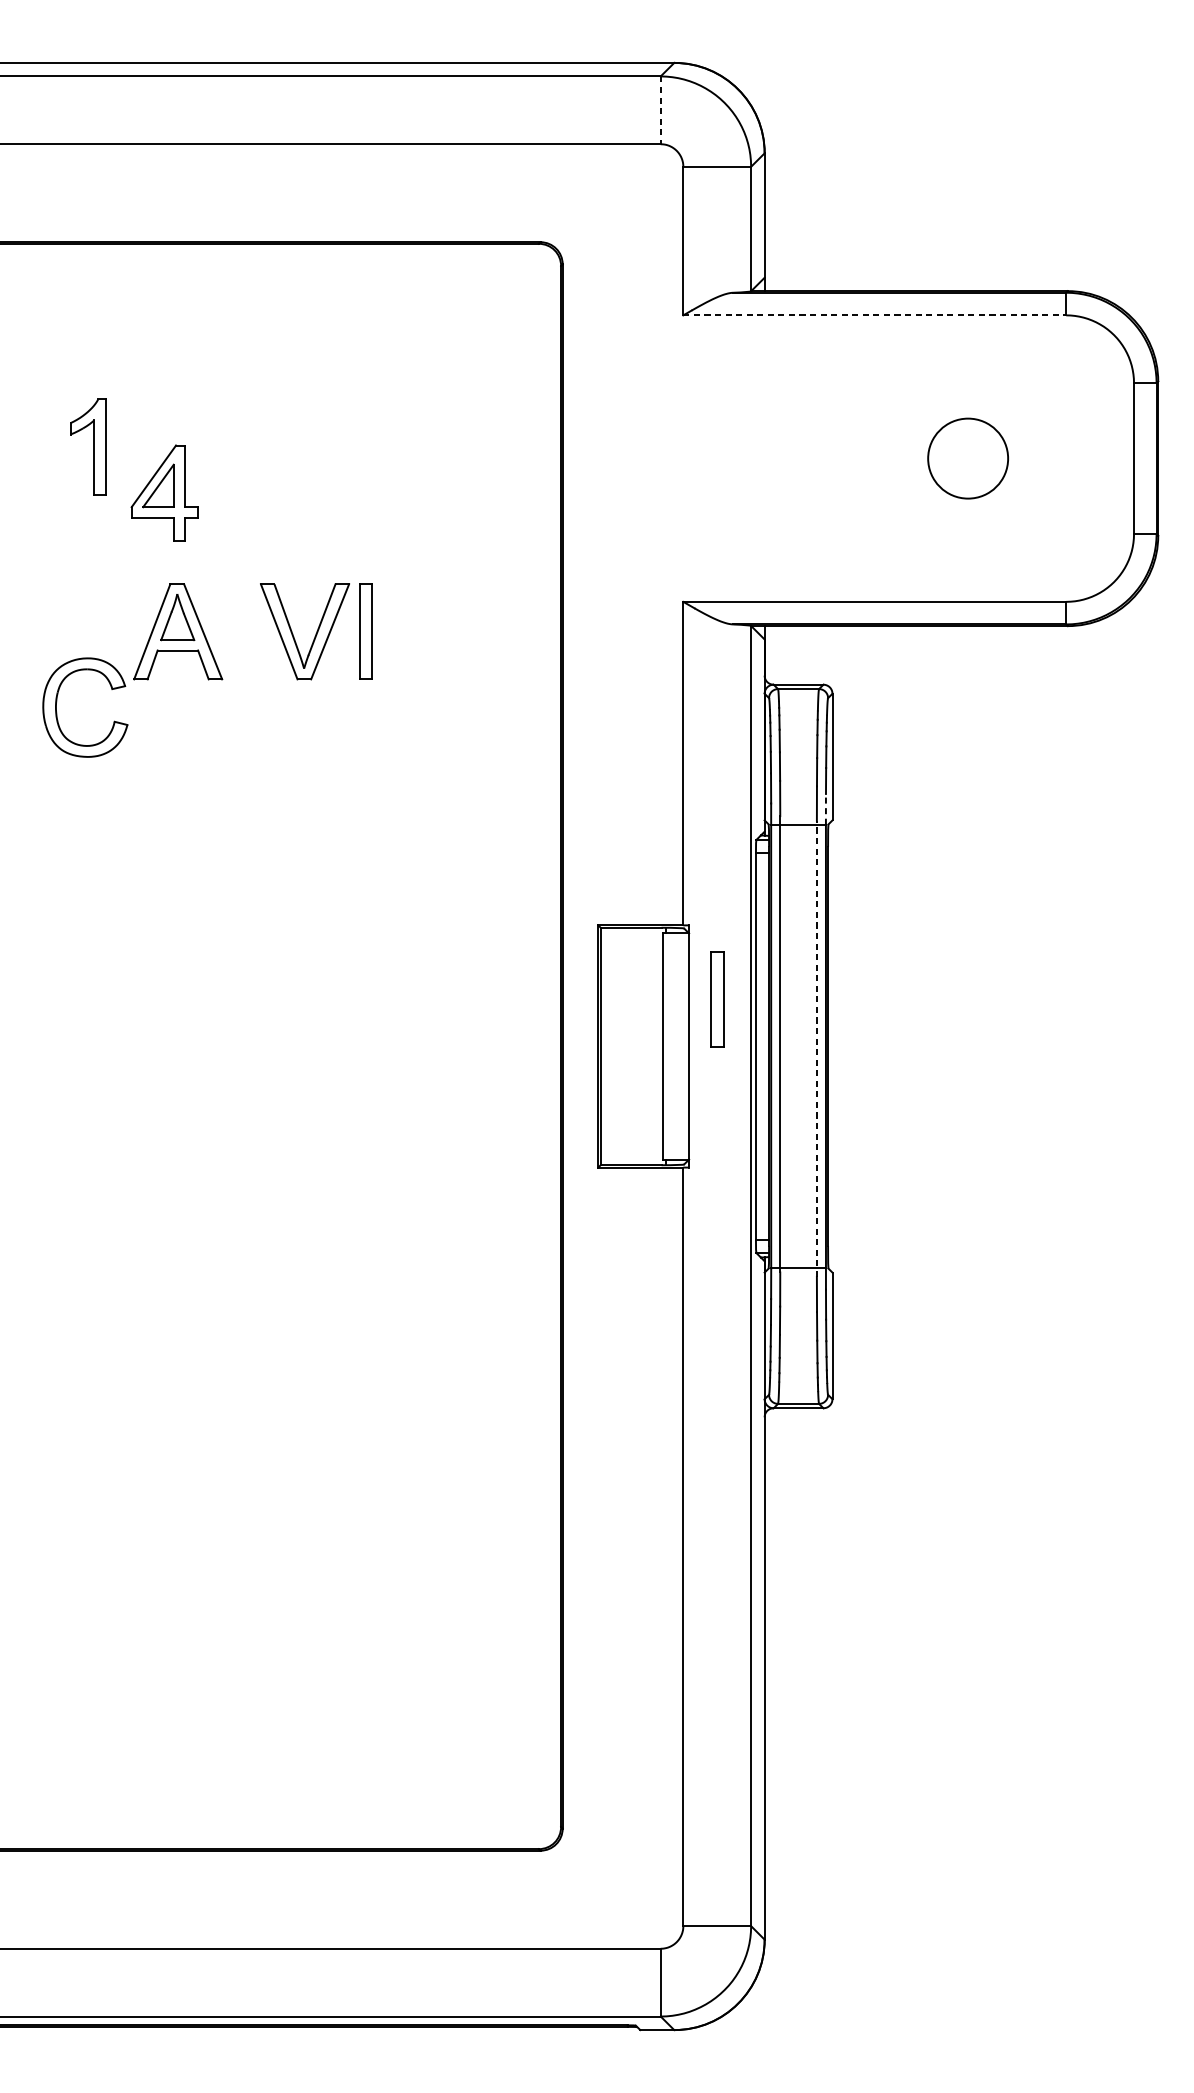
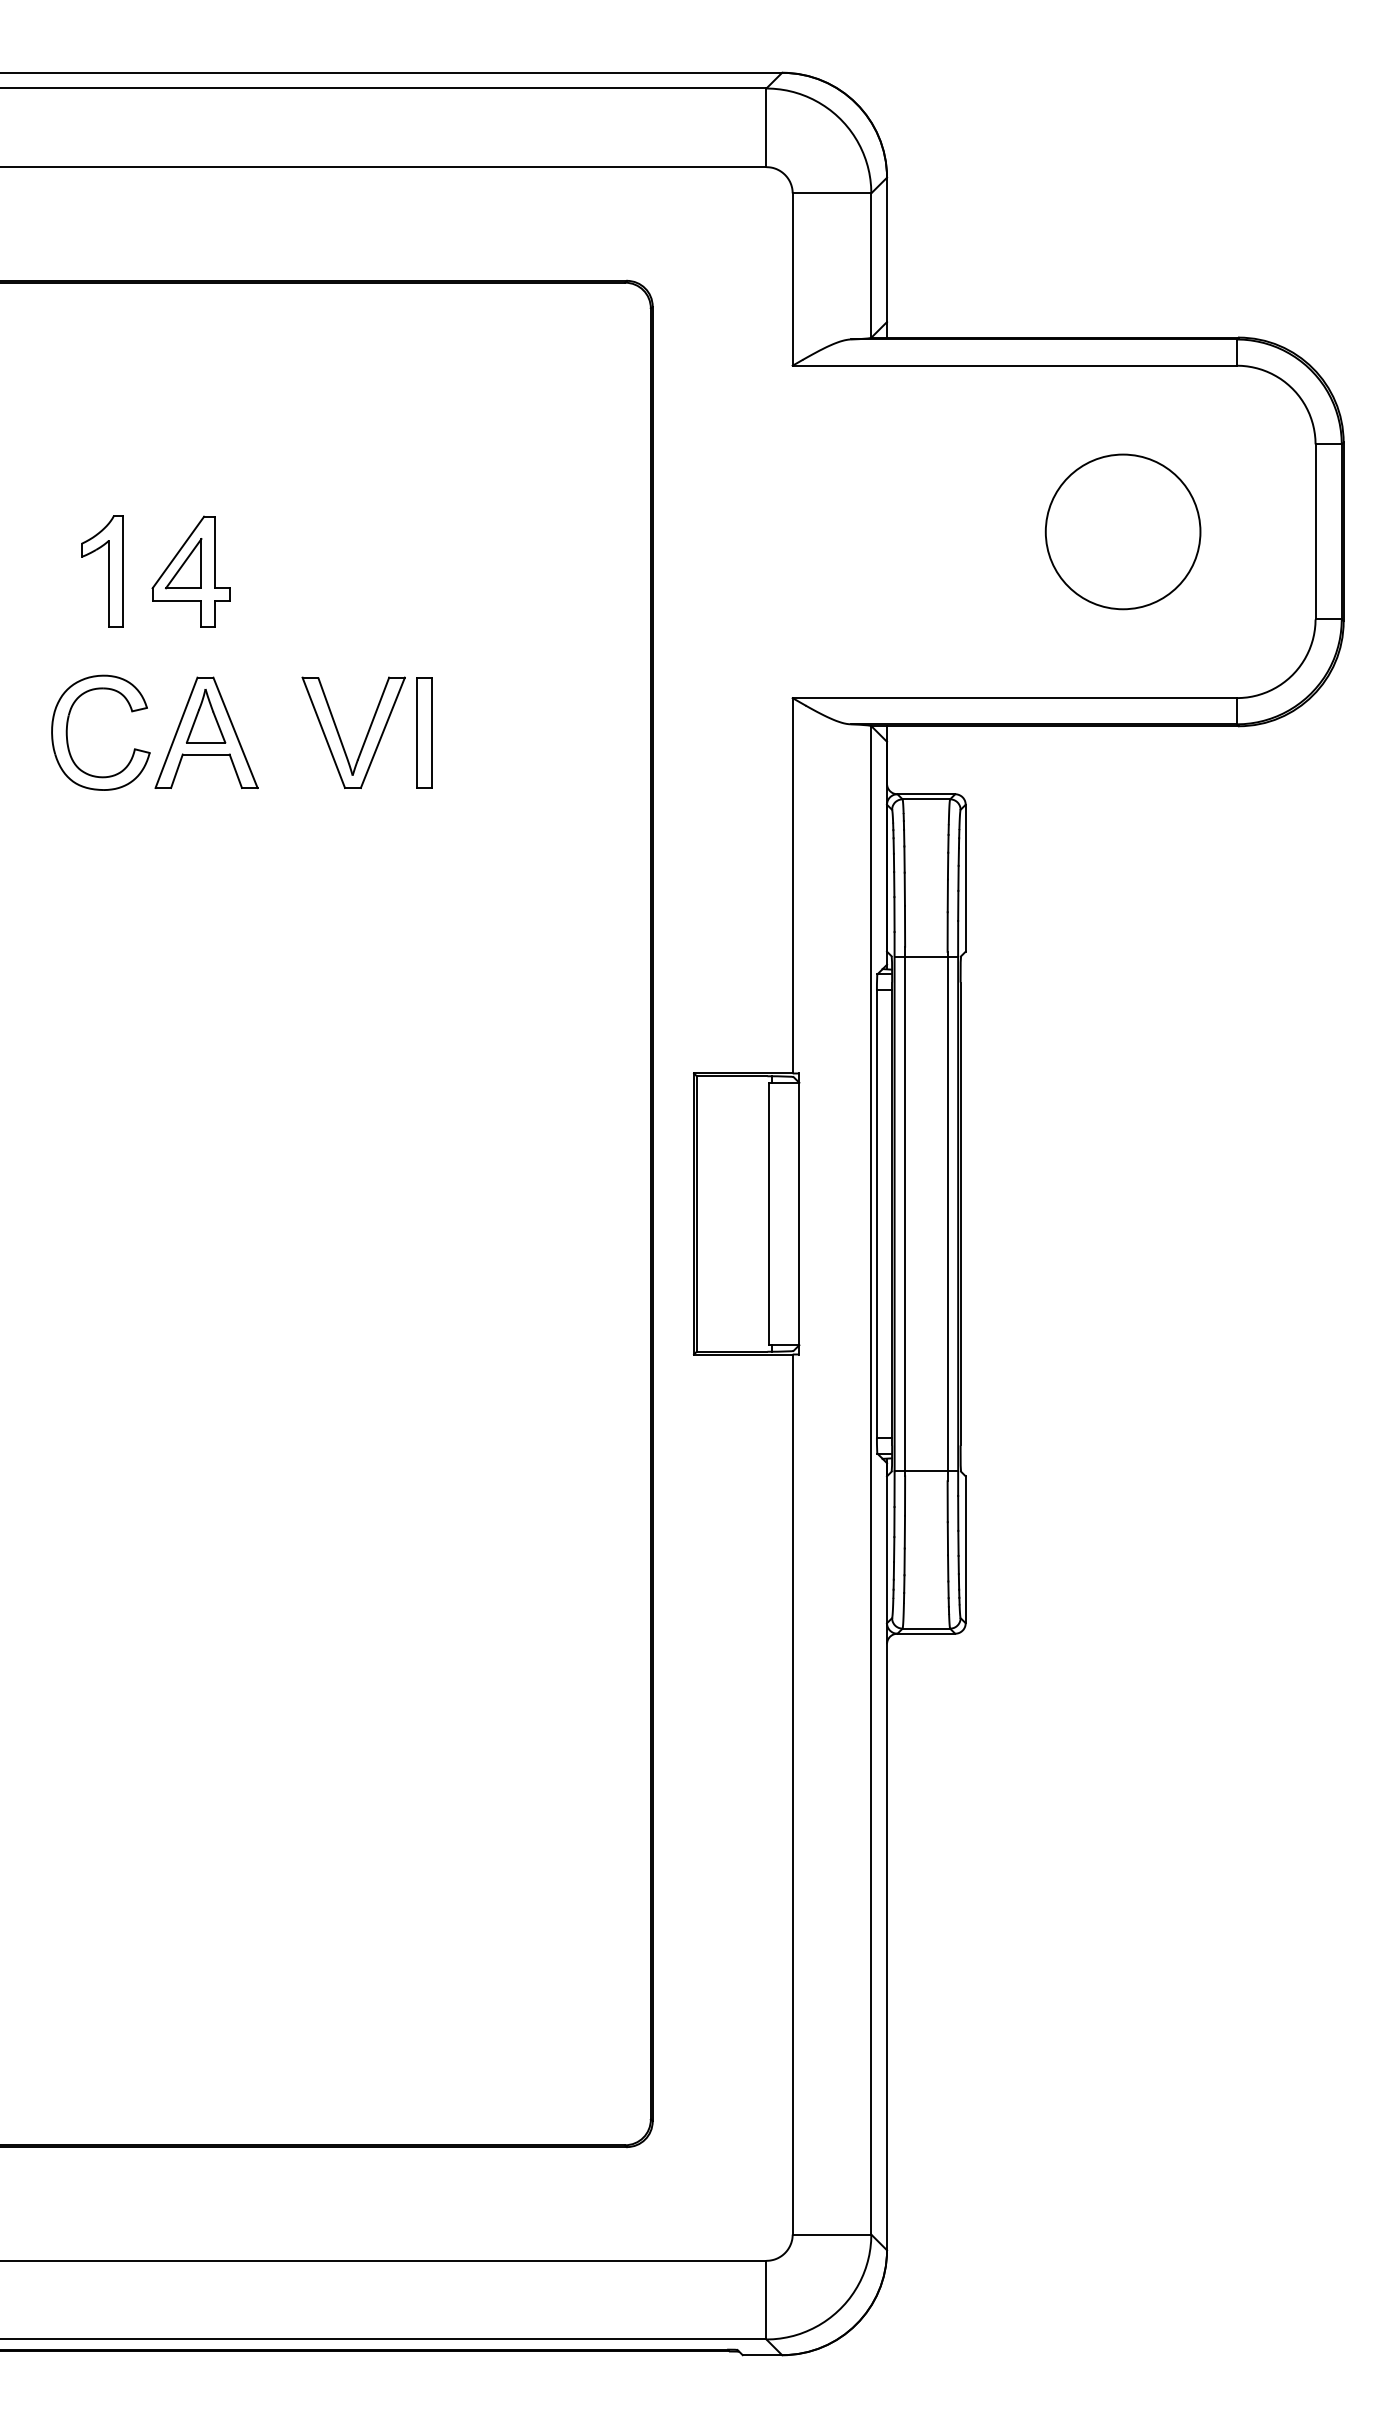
line: (660, 110) -> (766, 128), dashed -> solid
line: (875, 315) -> (1015, 365), dashed -> solid
part: (88, 447) -> (102, 571), moved
circle: (967, 458) -> (1122, 531), size x1.67
part: (57, 700) -> (68, 724), moved
line: (826, 809) -> (958, 938), dashed -> solid
part: (717, 999) -> (832, 1159), removed
line: (816, 1048) -> (947, 1216), dashed -> solid

